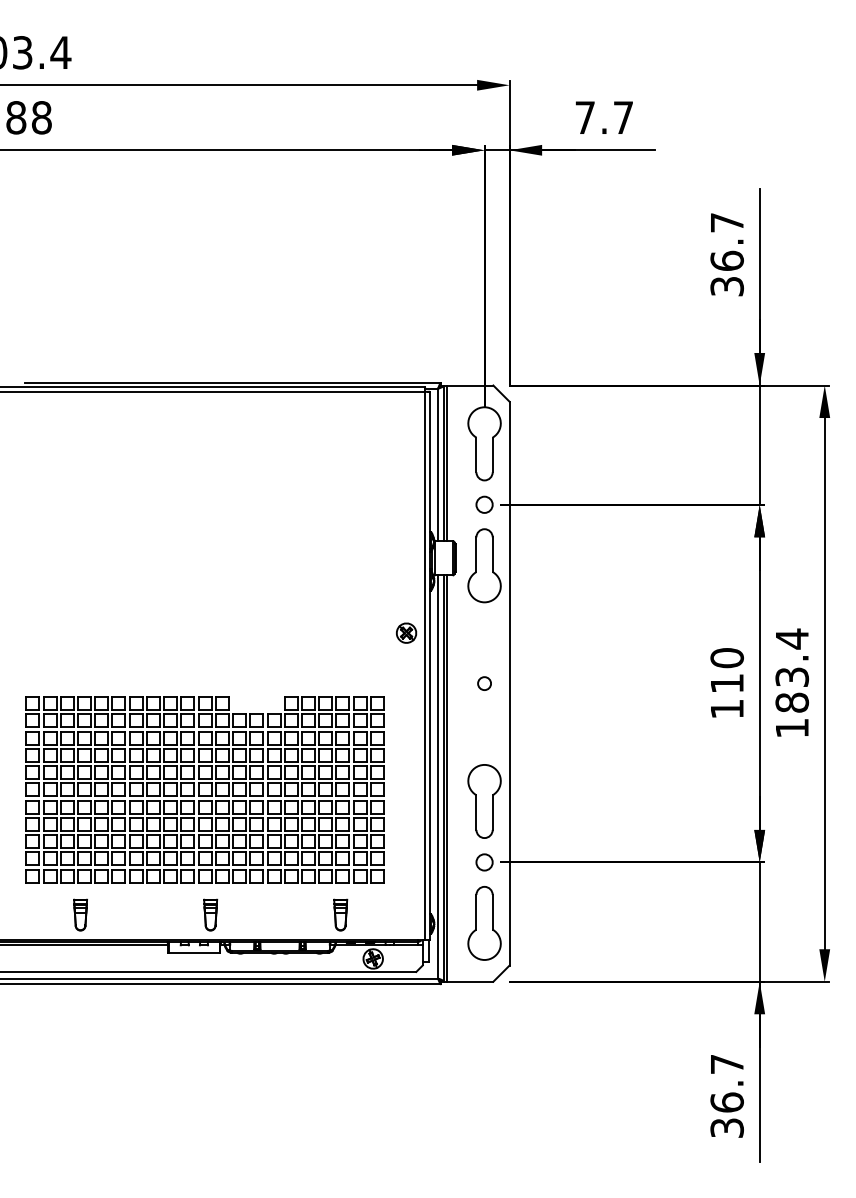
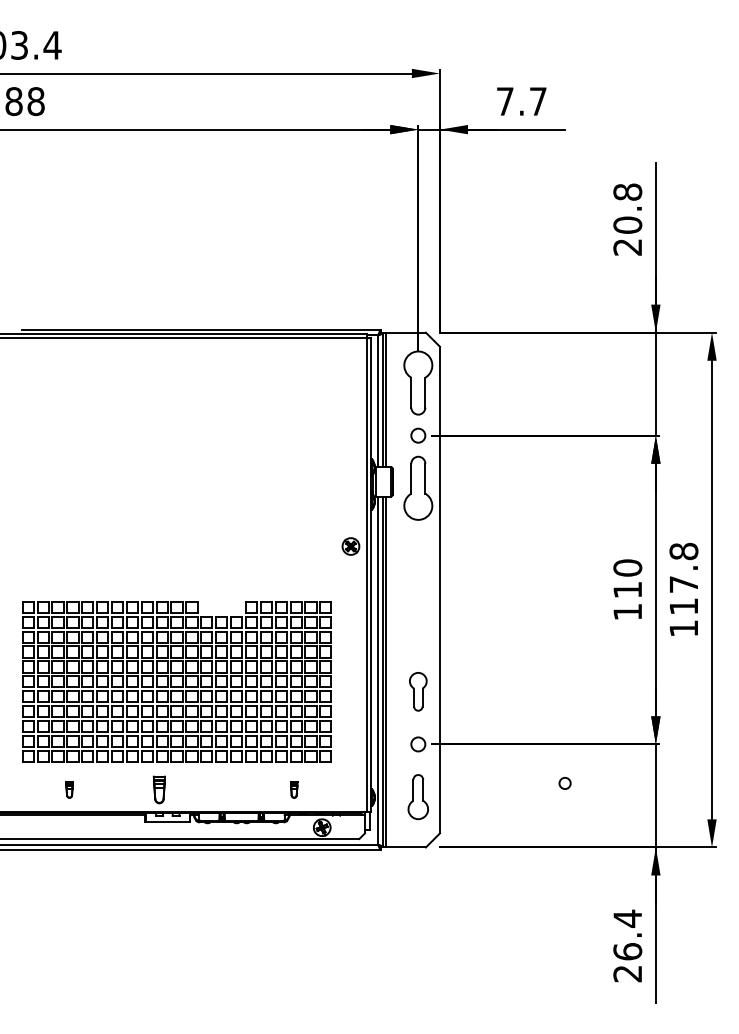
text: (726, 254) -> (627, 219), 36.7 -> 20.8
text: (792, 670) -> (684, 578), 183.4 -> 117.8
circle: (484, 683) -> (565, 783), moved
part: (484, 801) -> (418, 691), size x0.6
part: (80, 914) -> (69, 789), size x0.6
part: (210, 914) -> (159, 789), moved
part: (340, 914) -> (293, 789), size x0.6
part: (484, 923) -> (418, 797), size x0.7
text: (726, 1095) -> (627, 945), 36.7 -> 26.4

